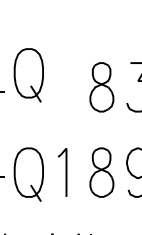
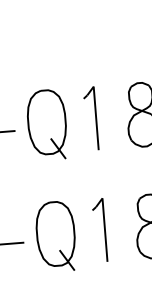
part: (28, 75) -> (46, 125), moved
part: (62, 86) -> (90, 117), added

